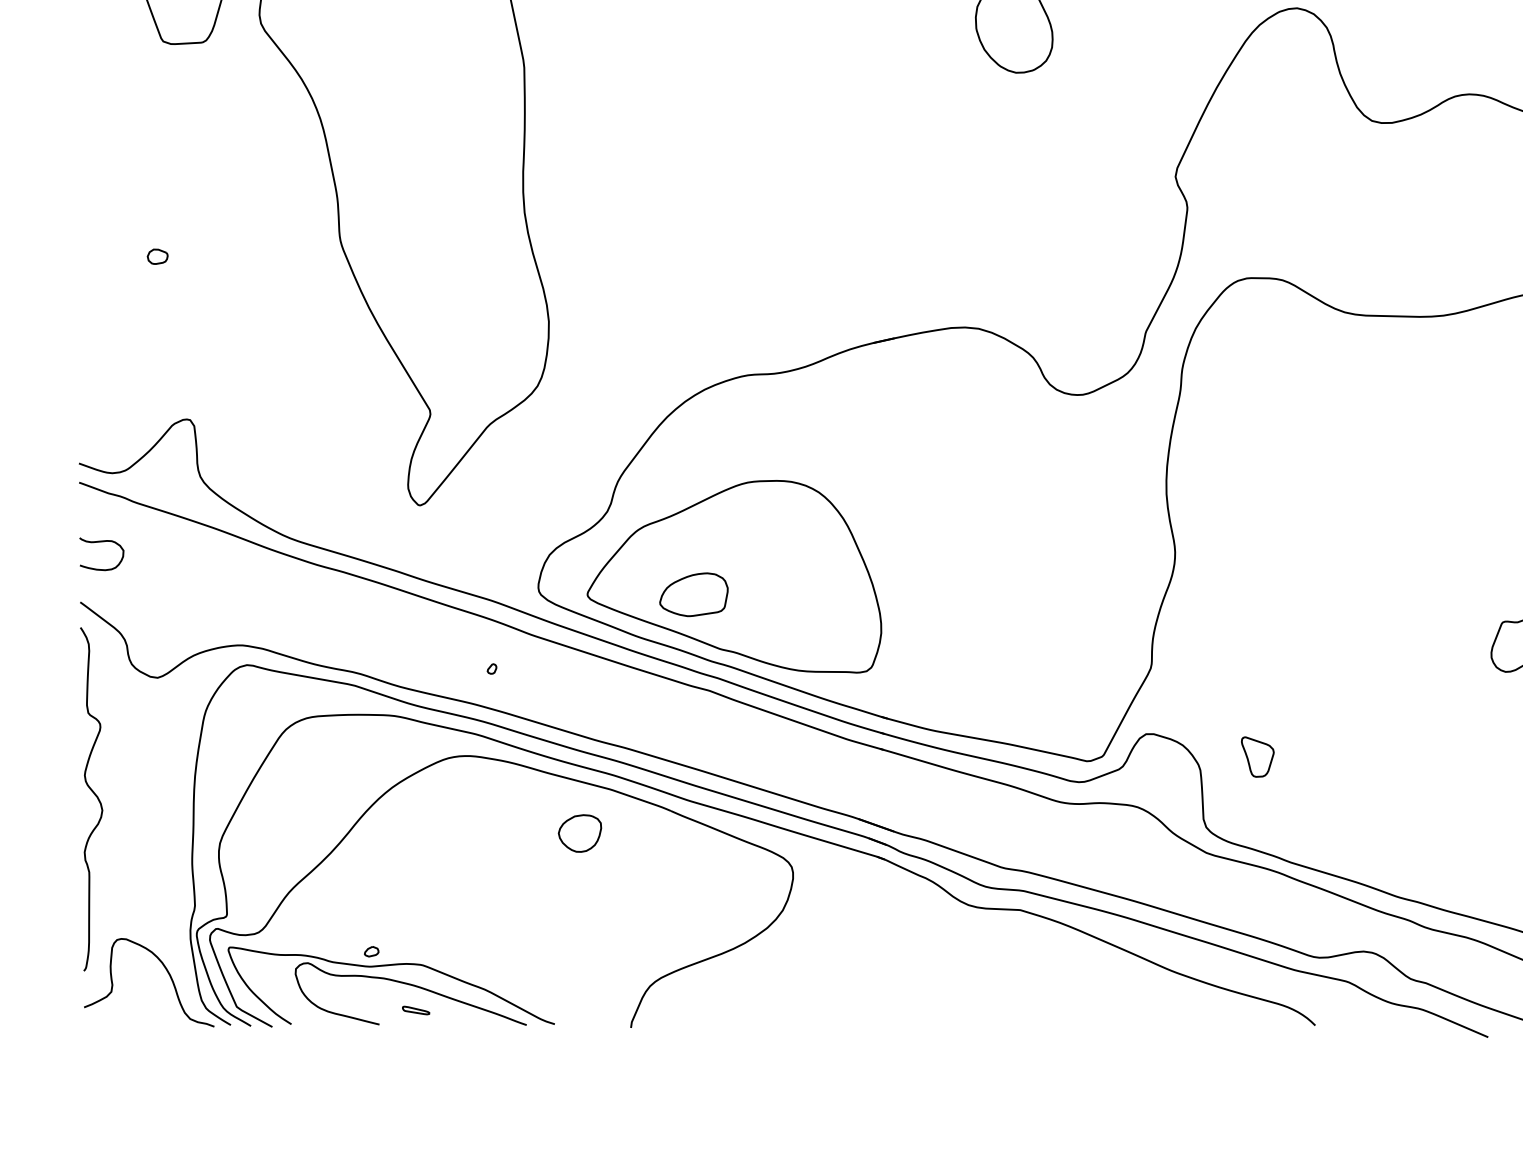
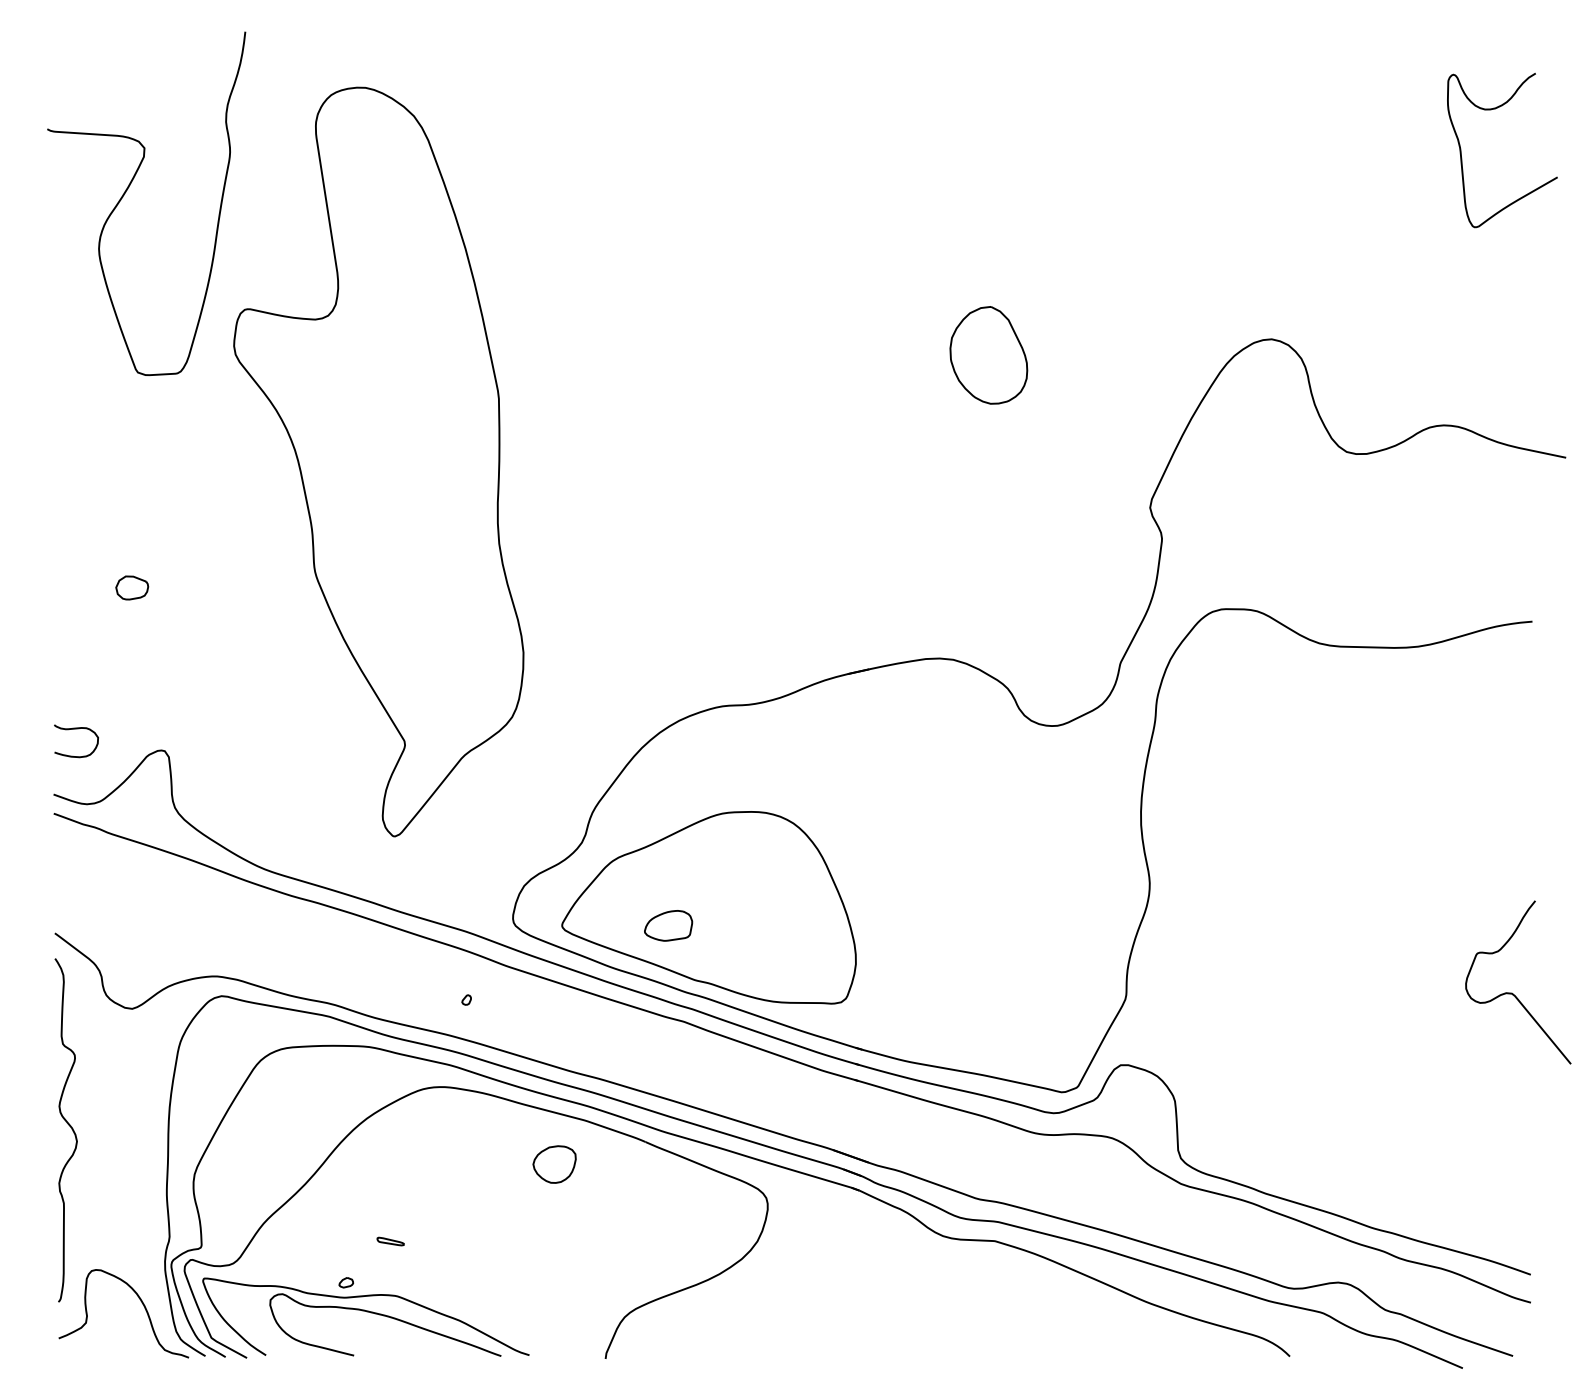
part: (157, 256) -> (132, 587), size x1.6
curve: (101, 542) -> (76, 729), moved
part: (693, 594) -> (668, 925), size x0.7
part: (1257, 756) -> (1232, 1087), removed
part: (415, 1010) -> (390, 1241), moved

